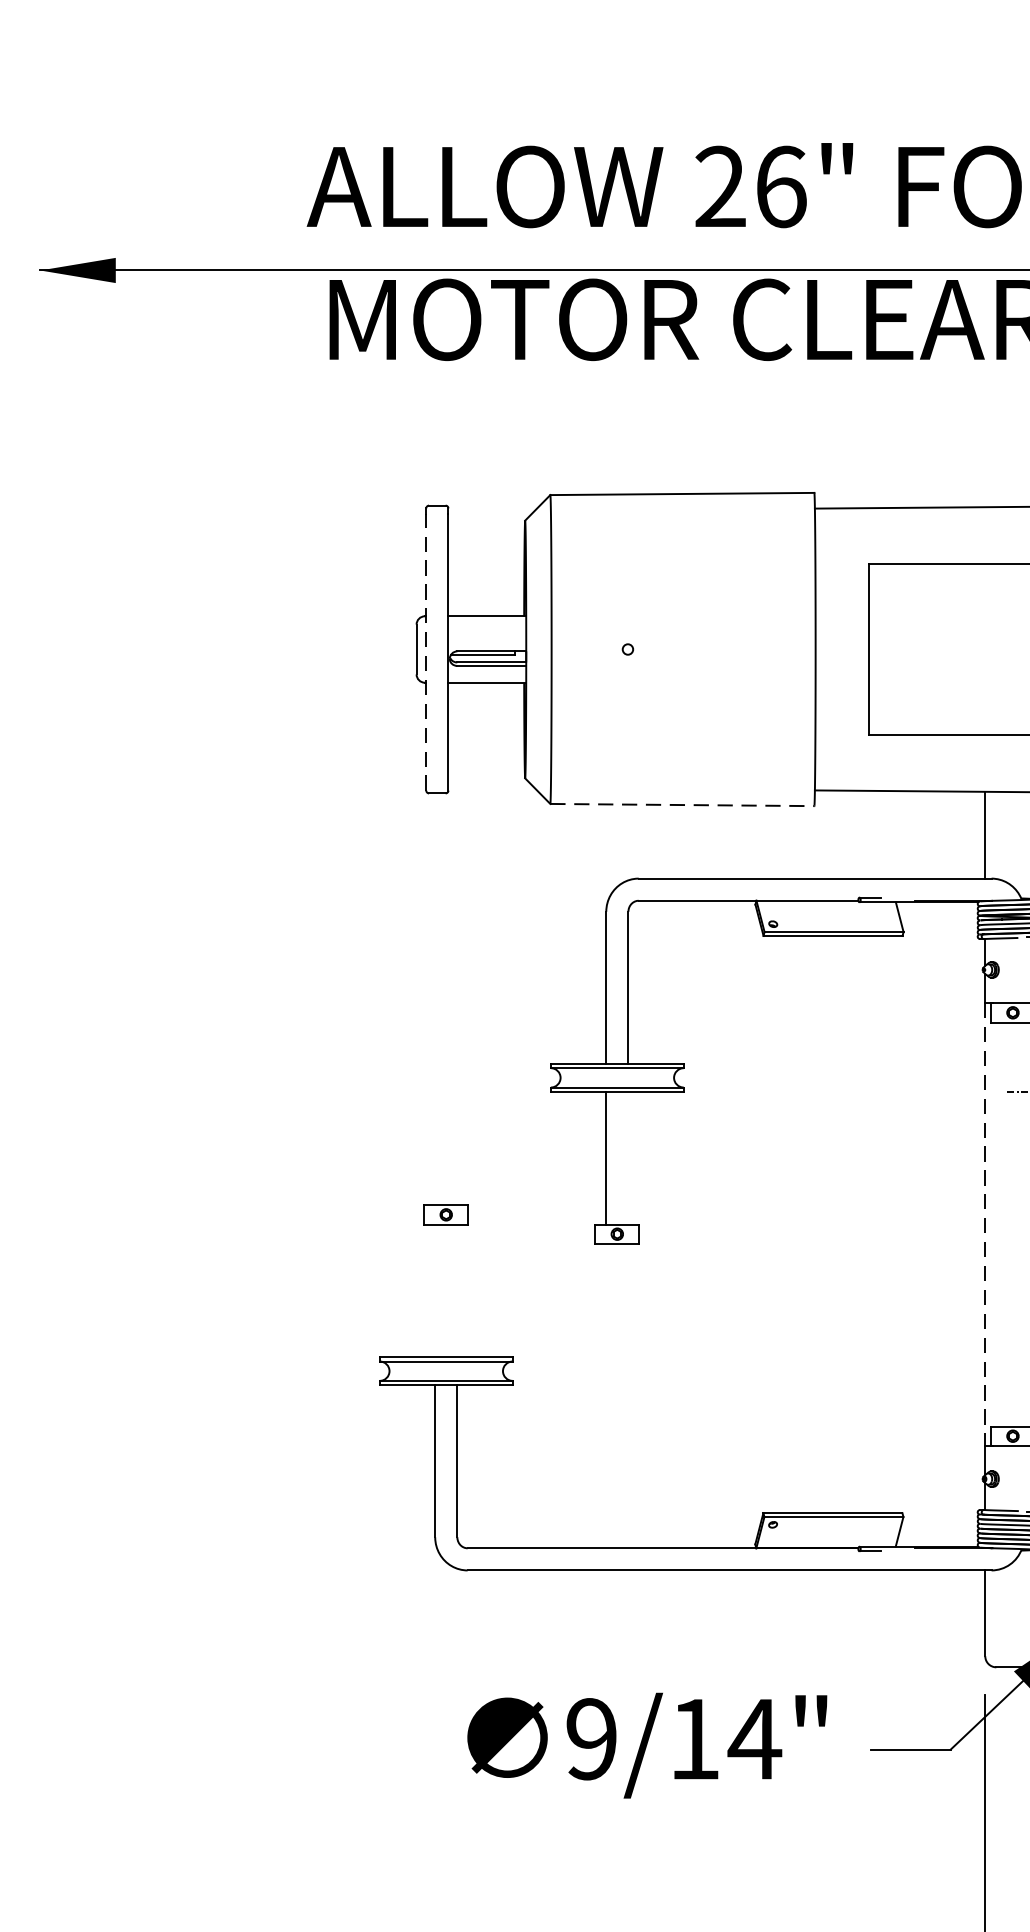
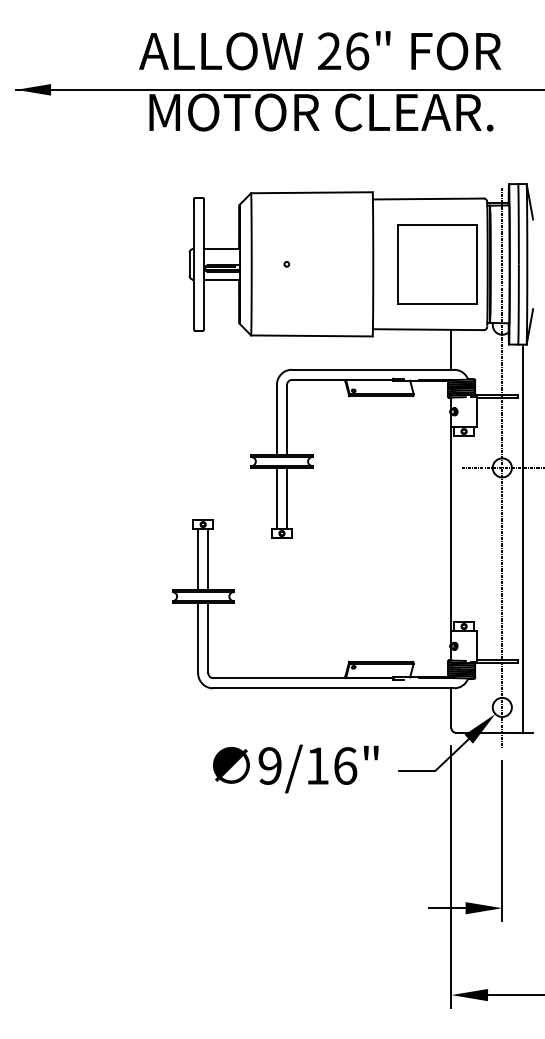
line: (427, 652) -> (194, 265), dashed -> solid
line: (681, 804) -> (311, 335), dashed -> solid
line: (629, 1158) -> (287, 498), added
line: (985, 1225) -> (451, 529), dashed -> solid
line: (436, 1290) -> (198, 559), added
line: (457, 1290) -> (208, 559), added
text: (753, 1738) -> (344, 765), 9/14" -> 9/16"

